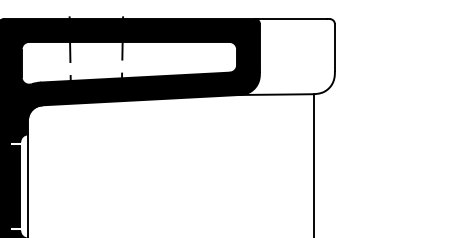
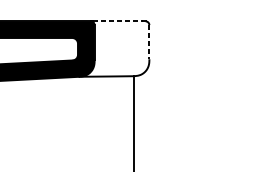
line: (292, 19) -> (118, 21), solid -> dashed
line: (334, 48) -> (149, 42), solid -> dashed

